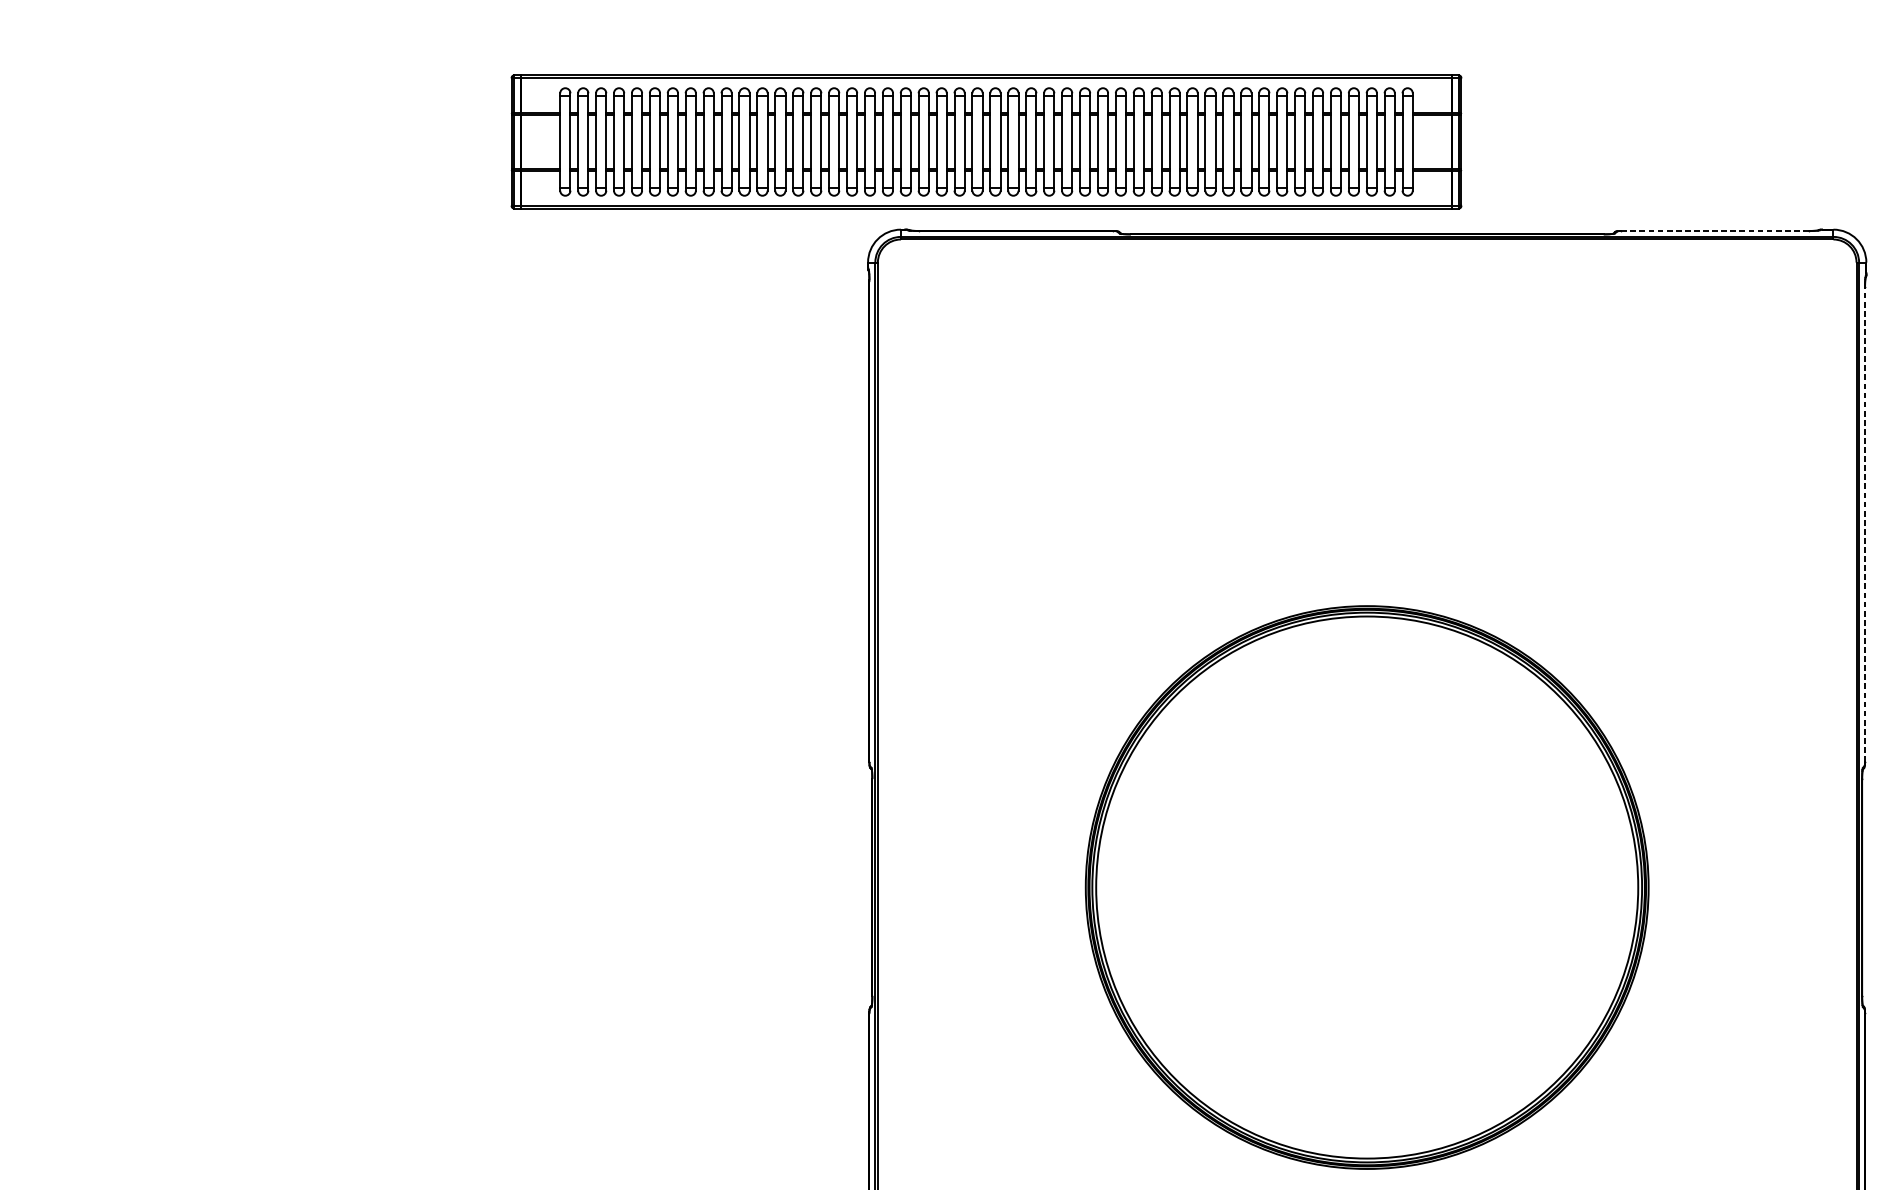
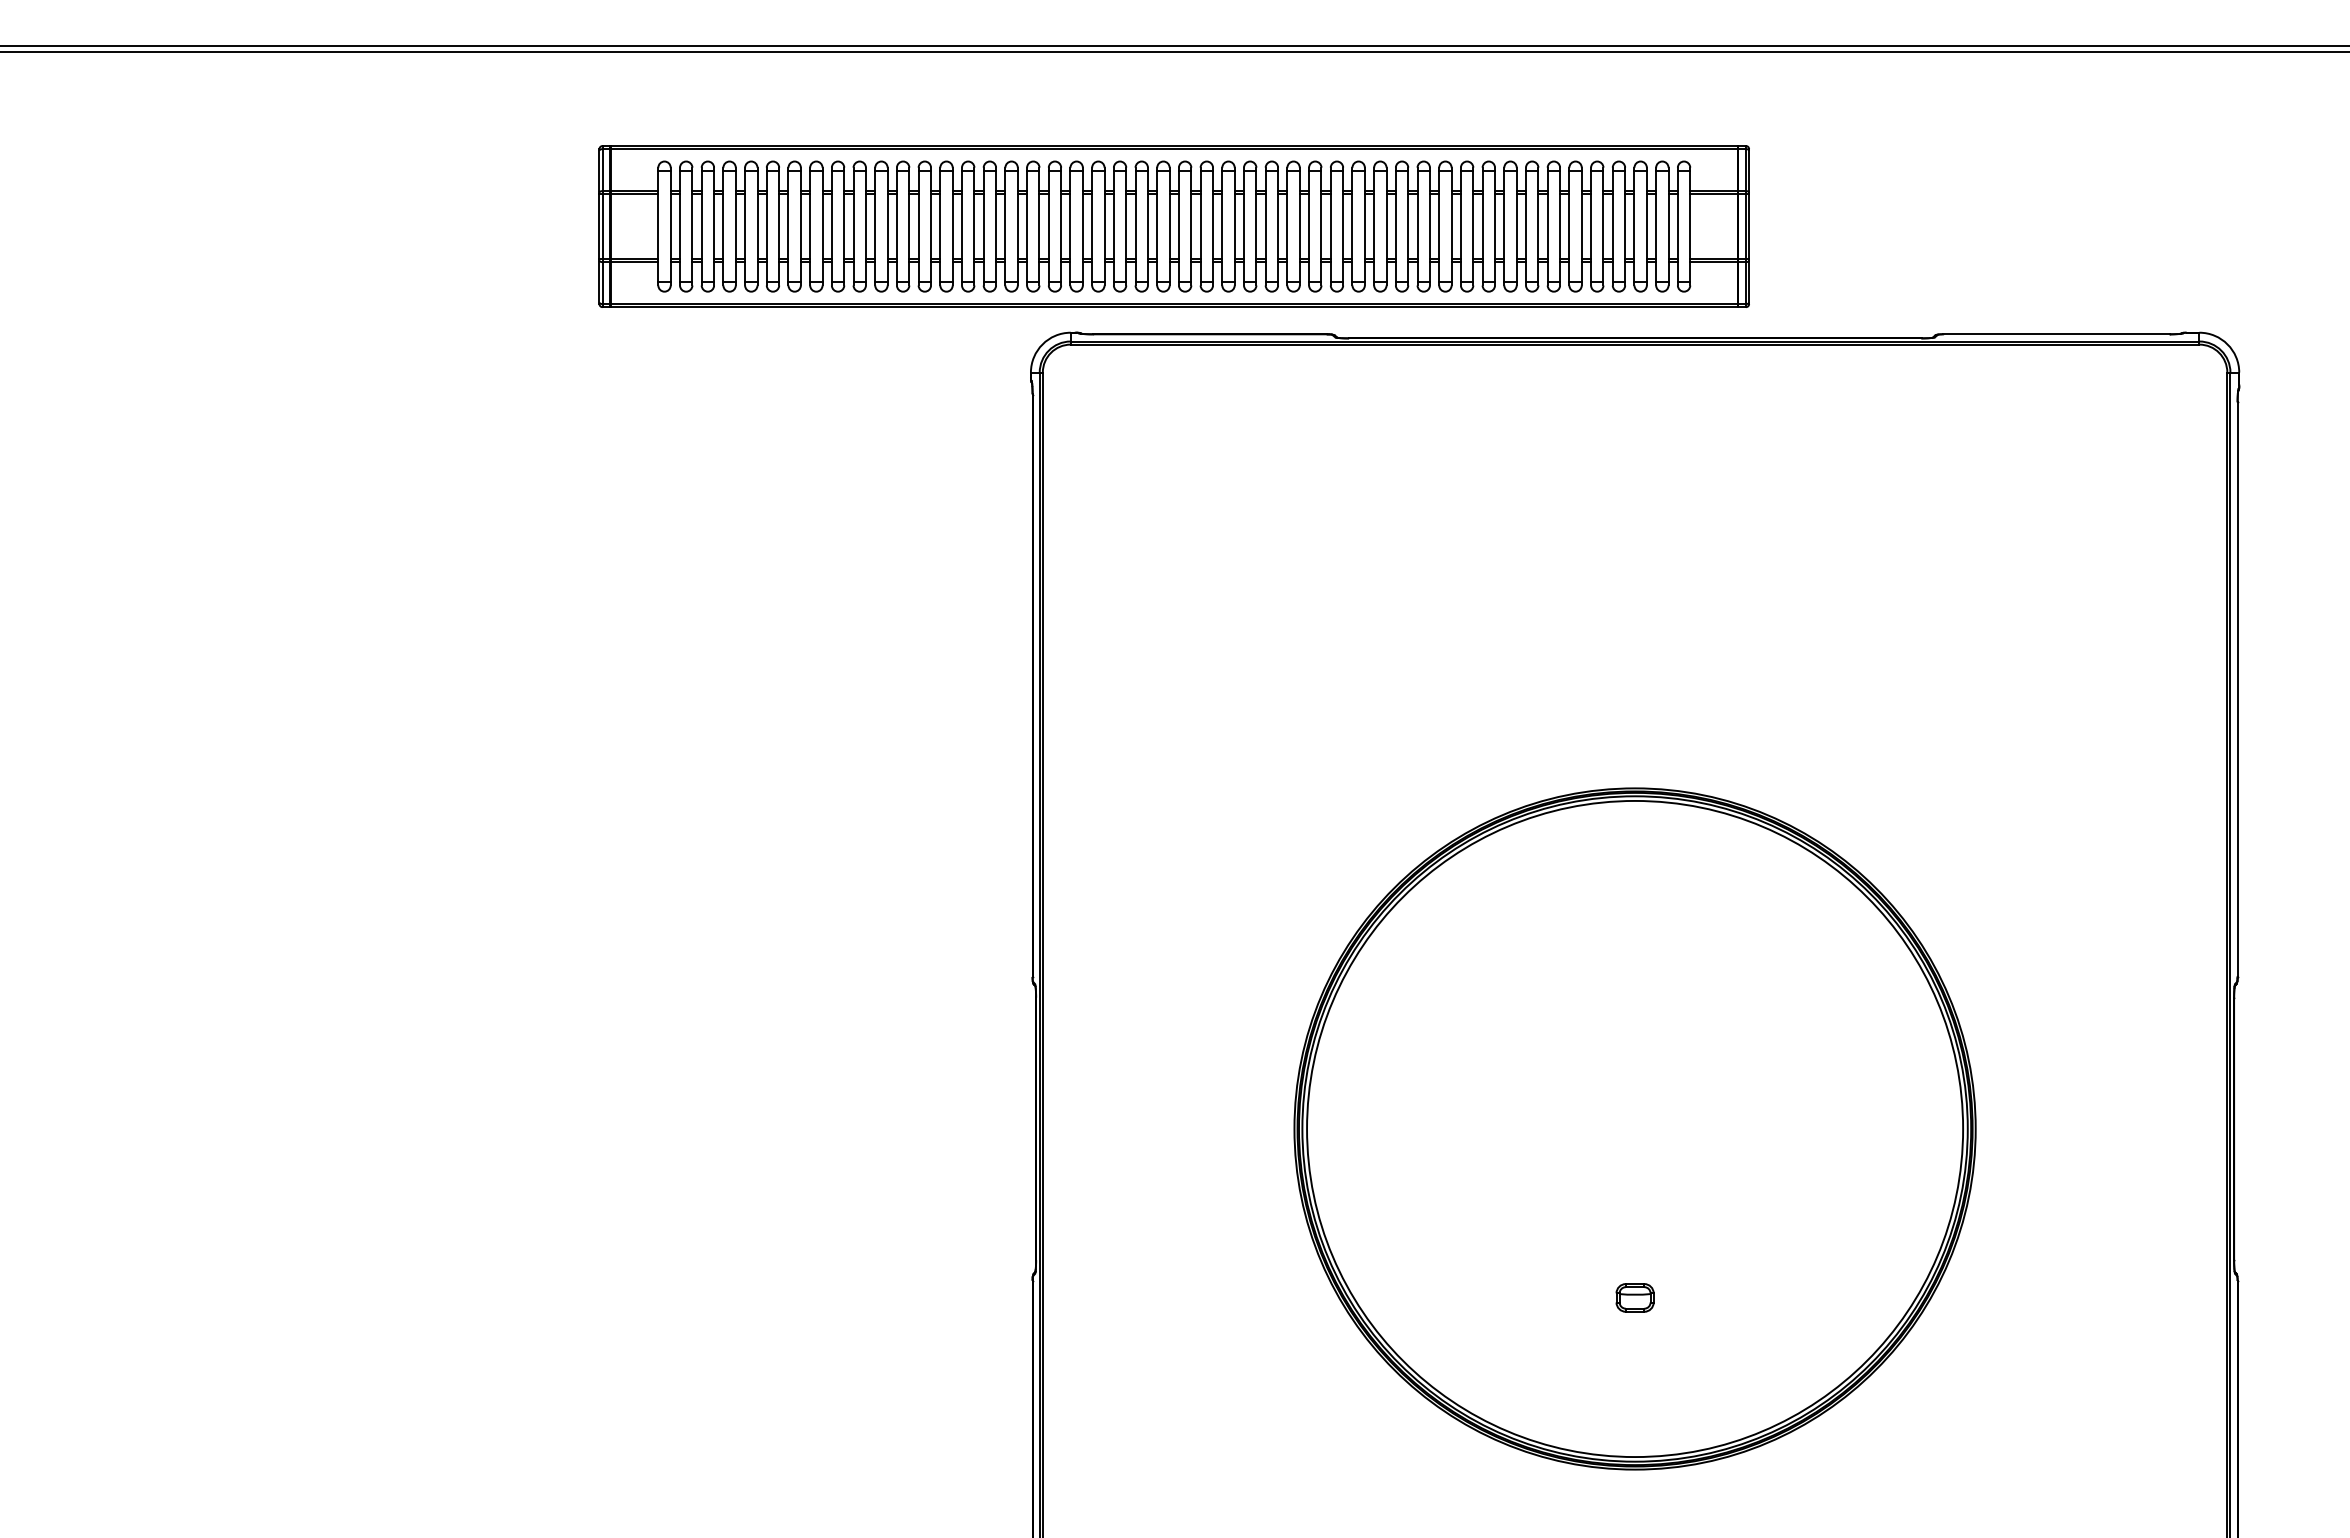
line: (1714, 231) -> (2055, 334), dashed -> solid
line: (1864, 524) -> (2237, 689), dashed -> solid
part: (1366, 1026) -> (1634, 1297), added

